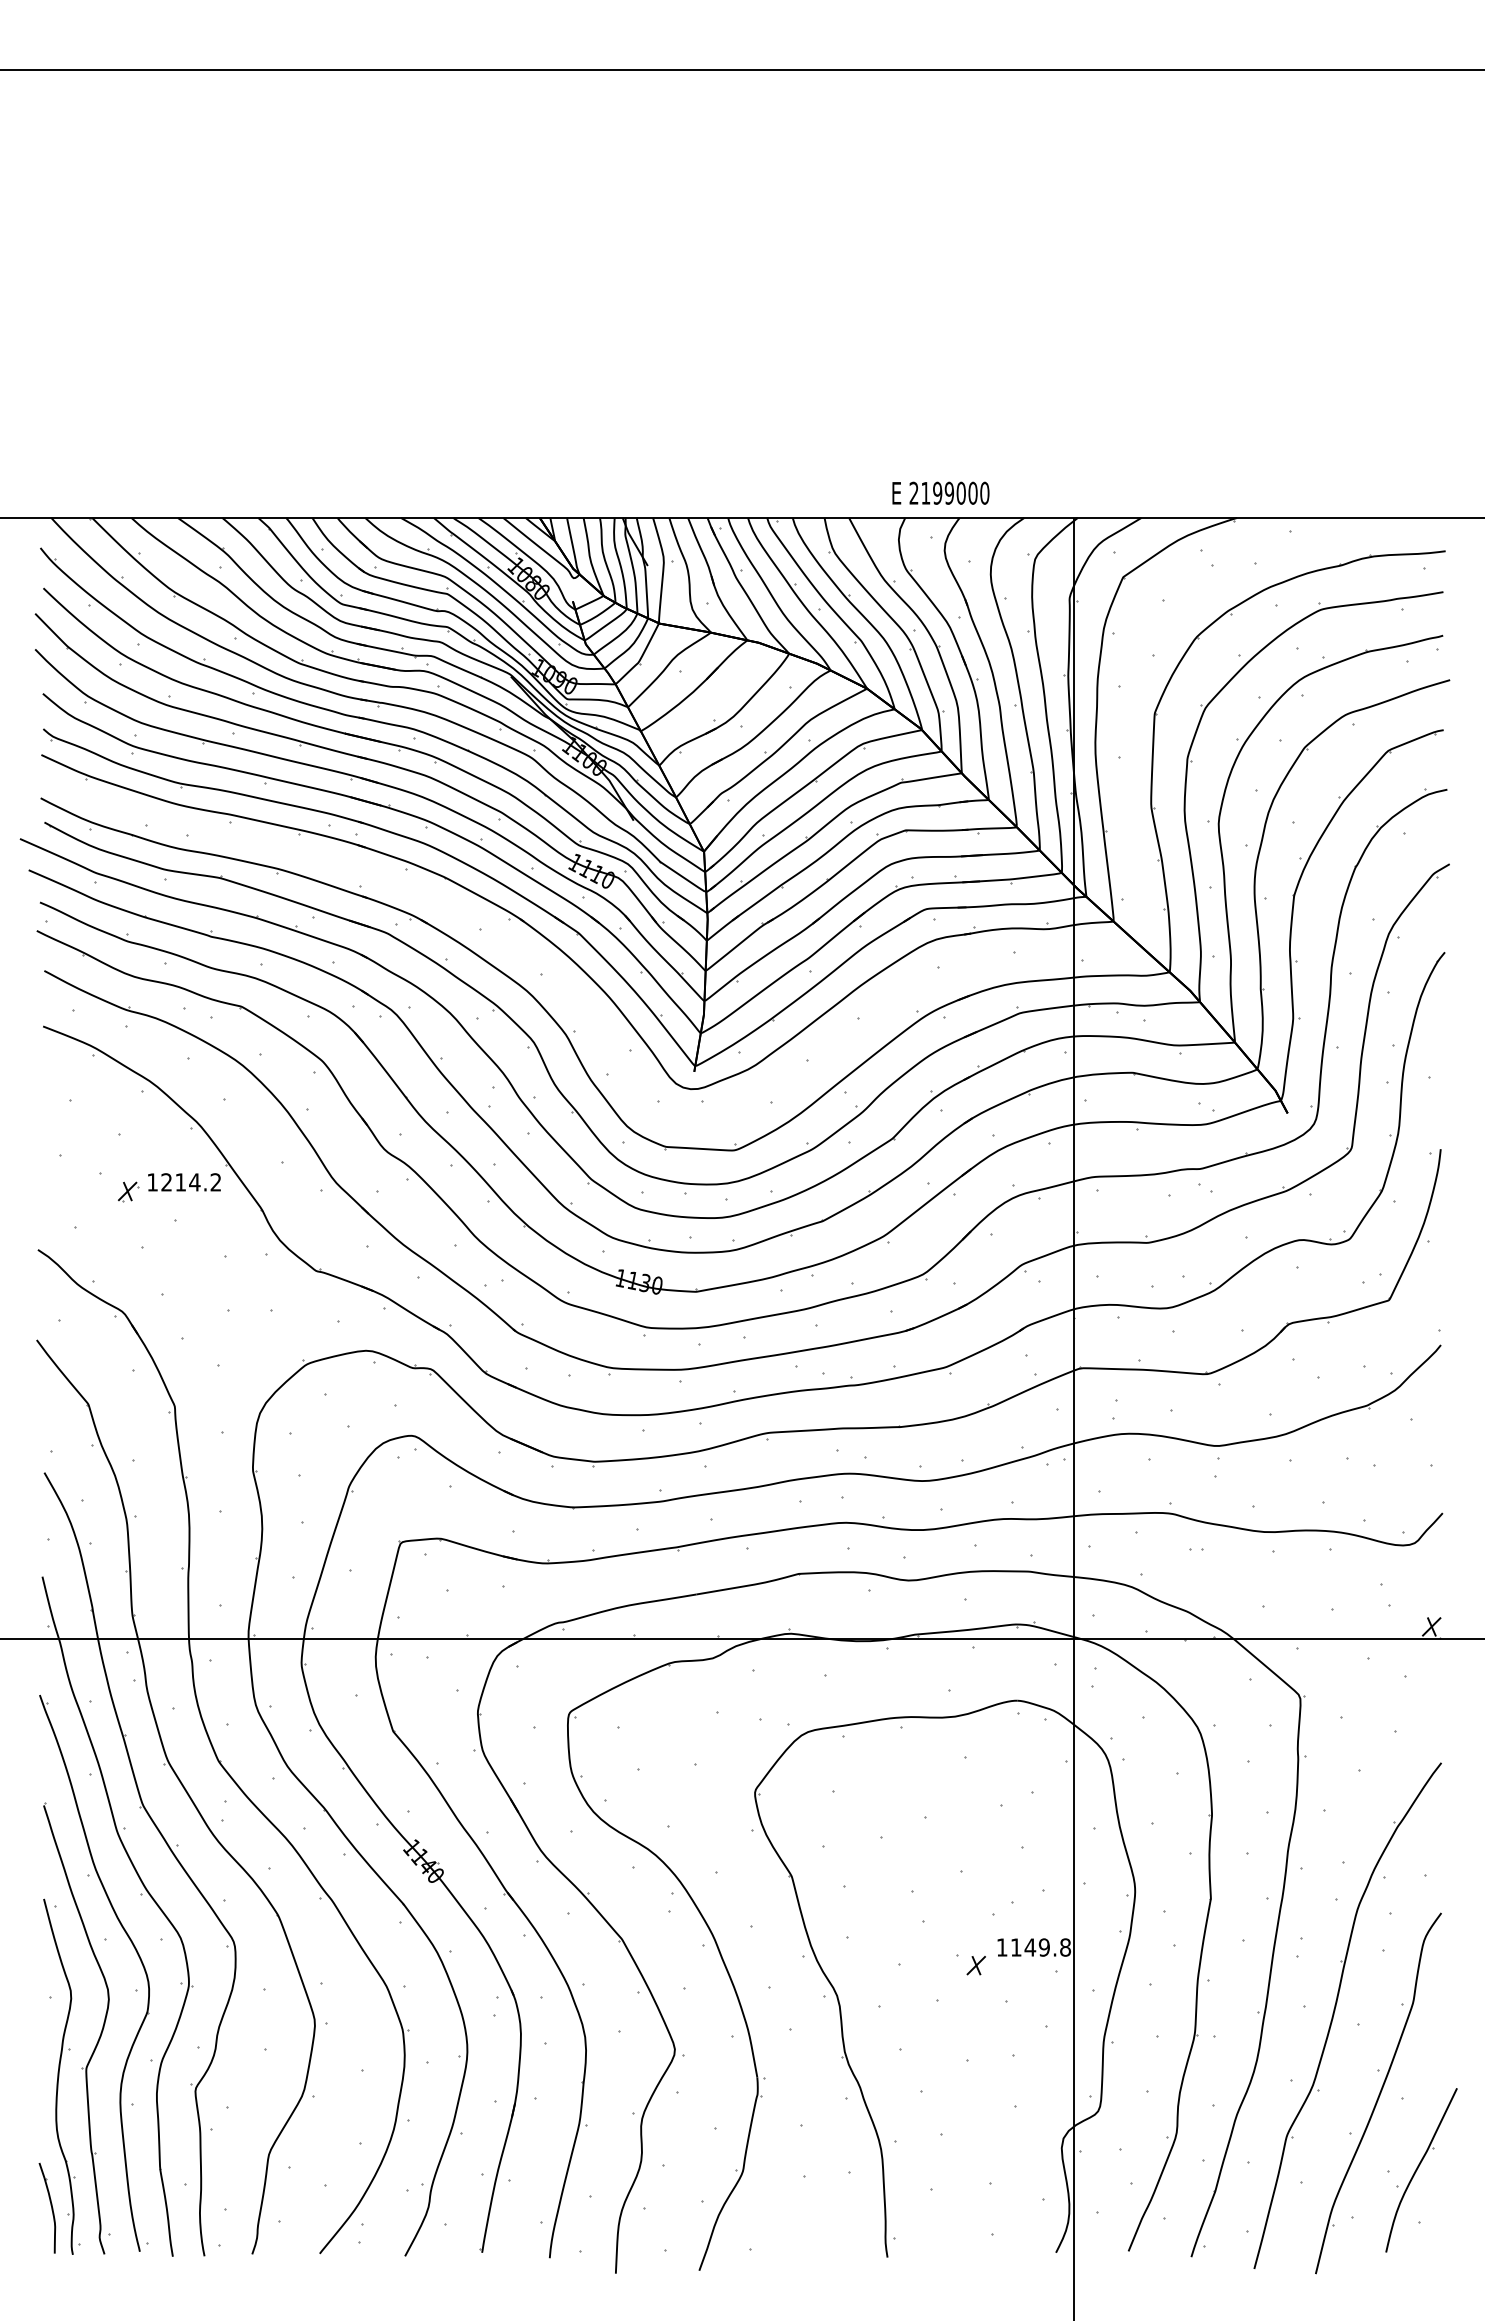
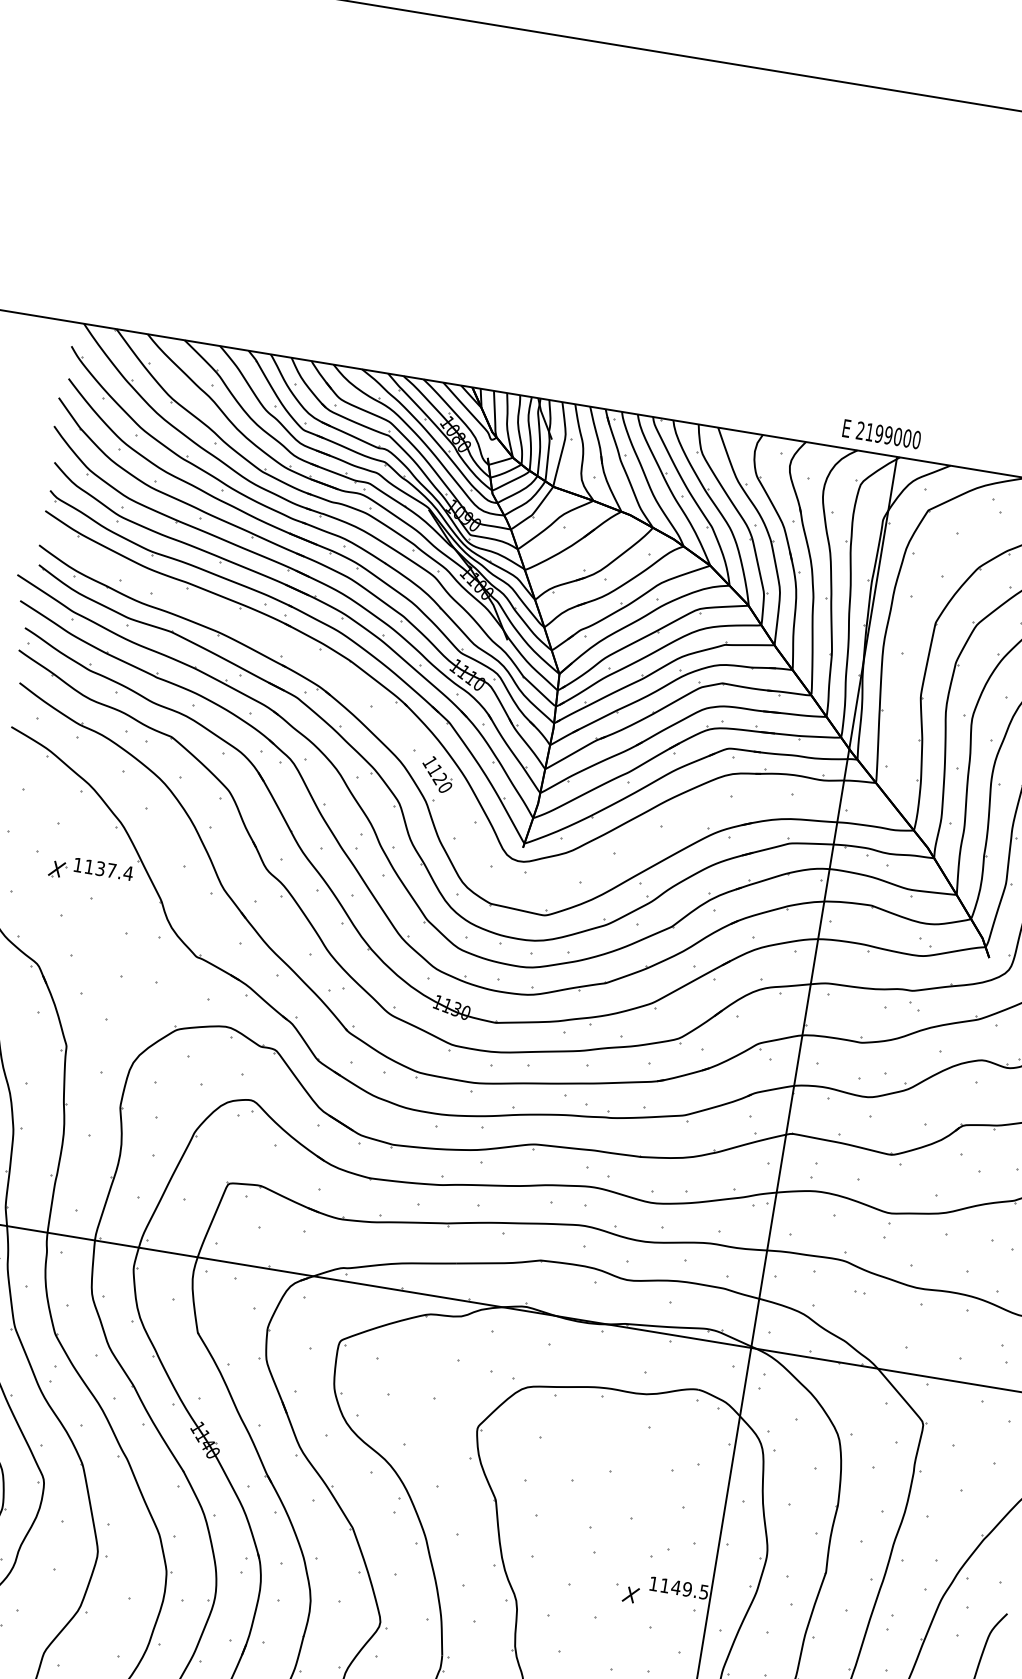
text: (940, 492) -> (881, 433), moved
part: (574, 998) -> (437, 773), added
text: (191, 1182) -> (108, 870), 1214.2 -> 1137.4
text: (1065, 1947) -> (704, 1592), 1149.8 -> 1149.5

